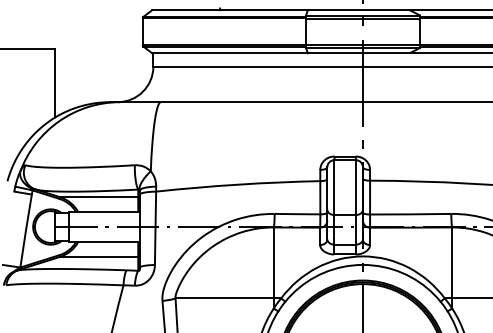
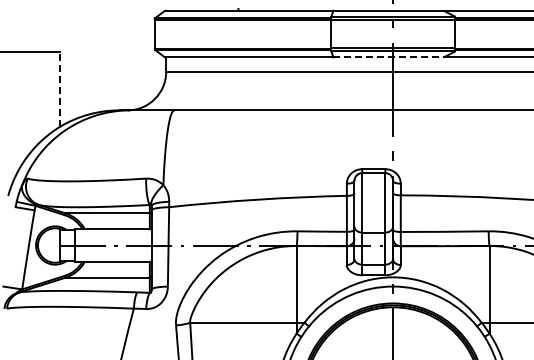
line: (359, 53) -> (389, 57), solid -> dashed
line: (55, 82) -> (60, 89), solid -> dashed

